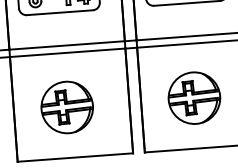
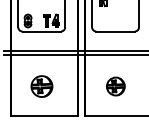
part: (193, 98) -> (115, 86), size x0.6
part: (66, 107) -> (41, 86), size x0.7

